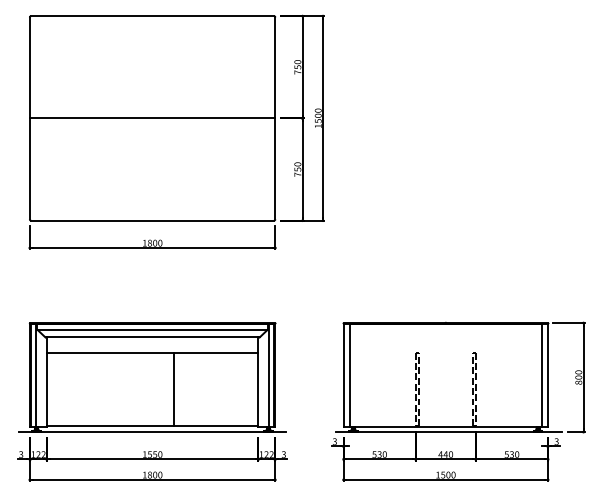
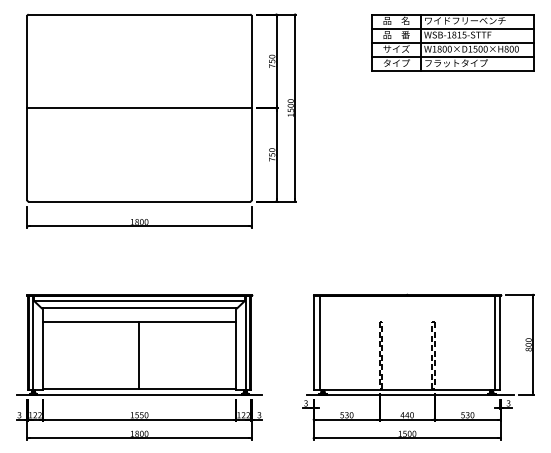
part: (495, 46) -> (452, 42), added
line: (173, 389) -> (139, 355), moved

